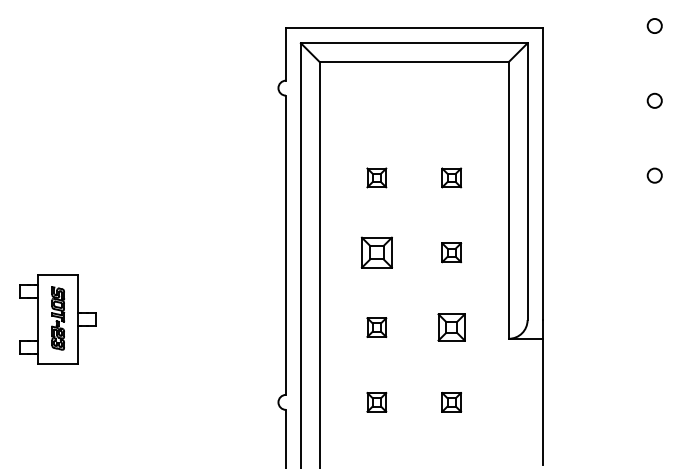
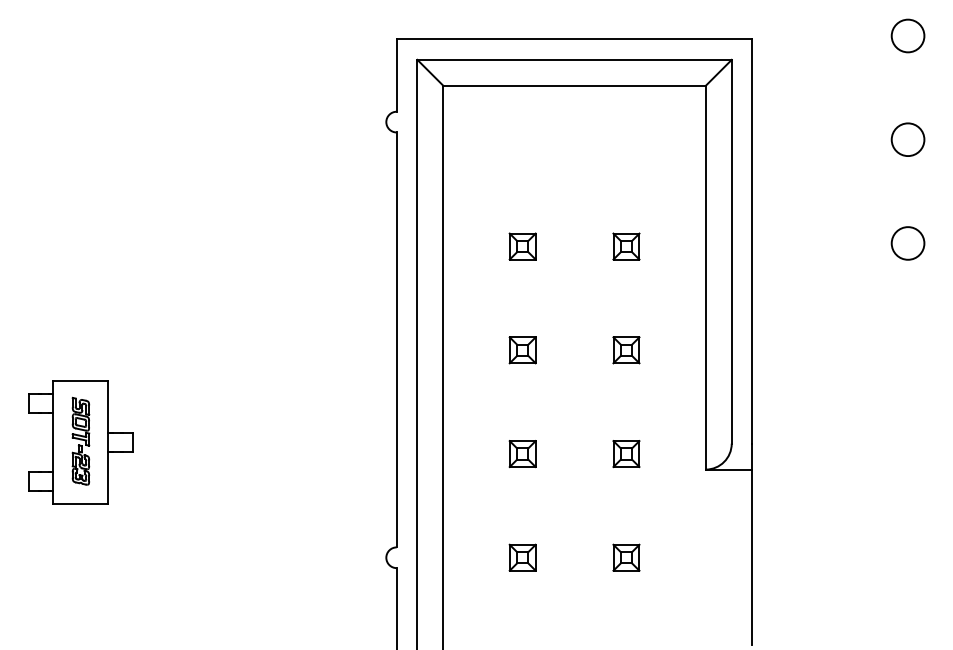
circle: (654, 25) -> (907, 35), size x1.67
circle: (654, 100) -> (907, 139), size x1.67
circle: (654, 175) -> (907, 243), size x1.67
part: (376, 252) -> (522, 350), size x0.62
part: (451, 327) -> (626, 454), size x0.71

